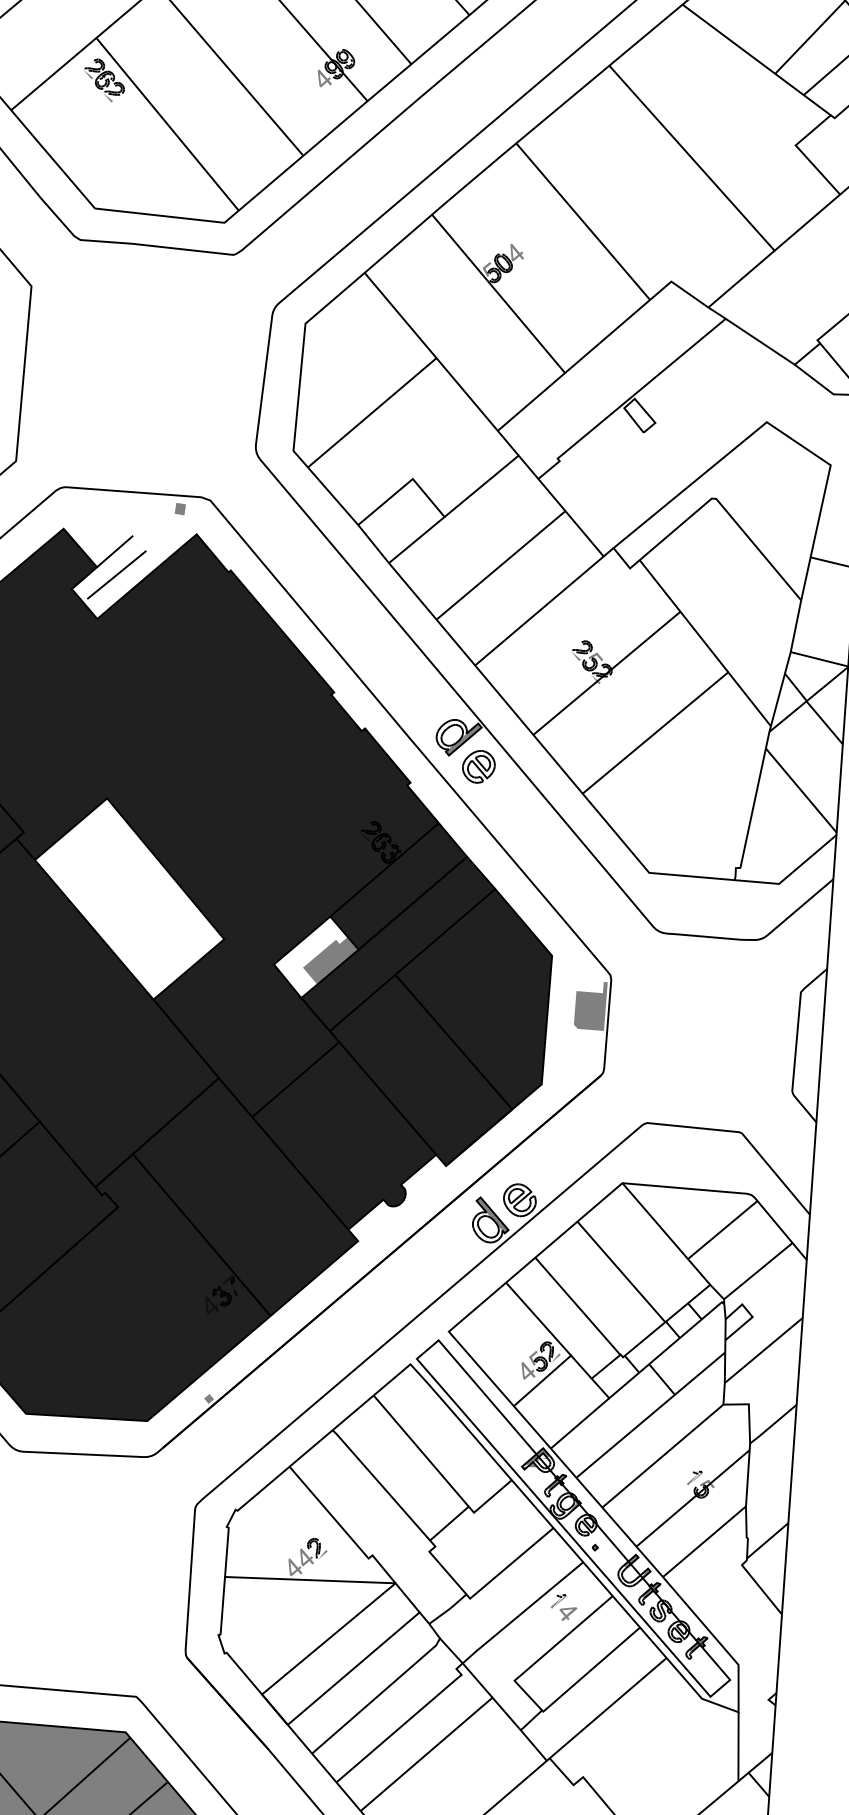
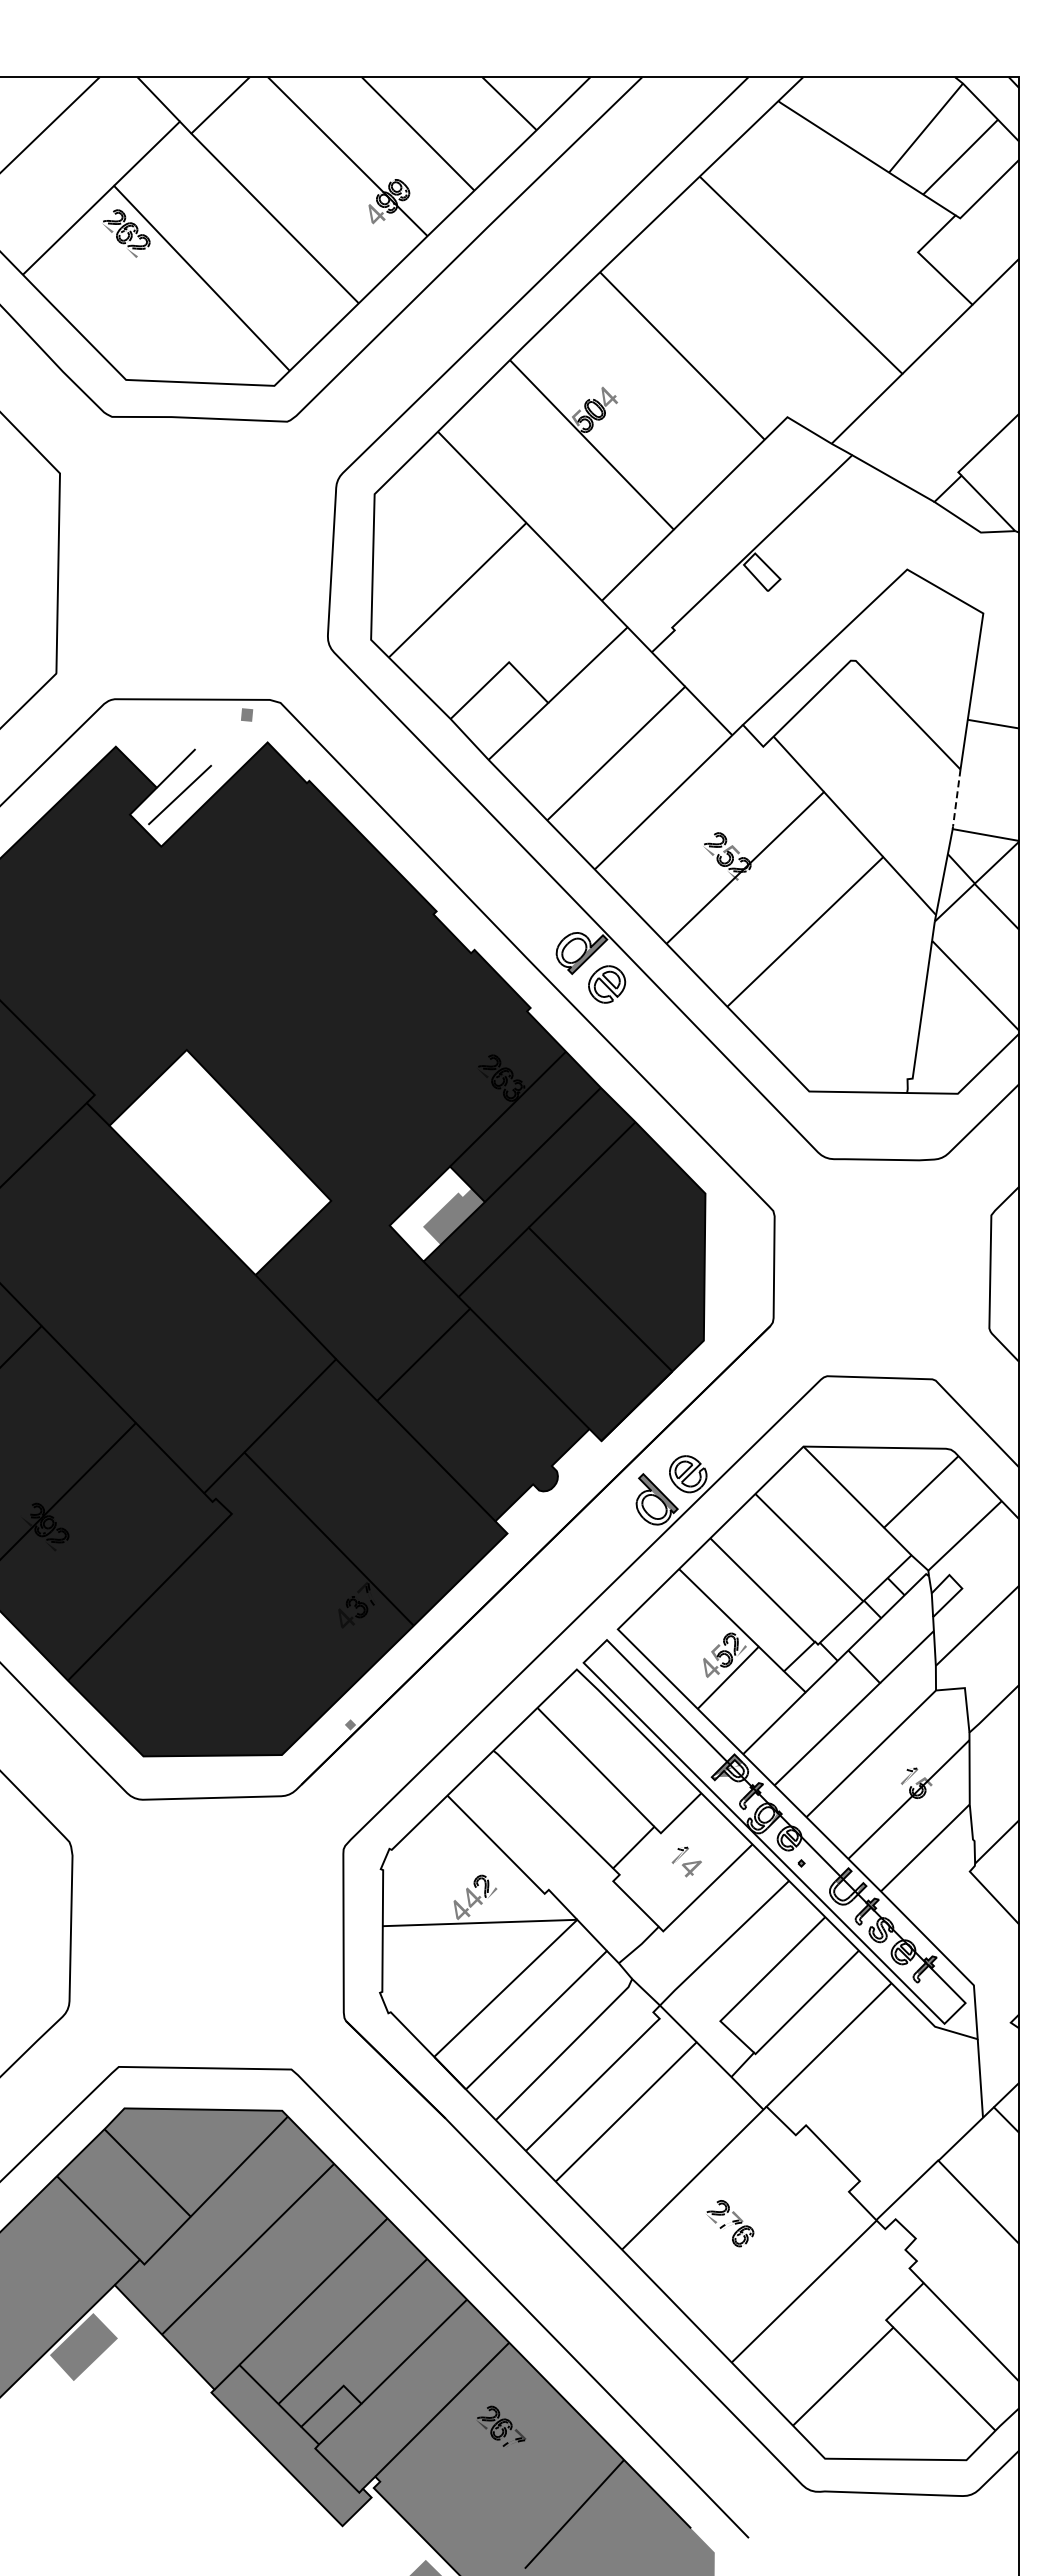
line: (795, 626) -> (956, 799), solid -> dashed
fill: (590, 1004) -> (752, 1246), removed
part: (563, 1607) -> (686, 1861), moved

